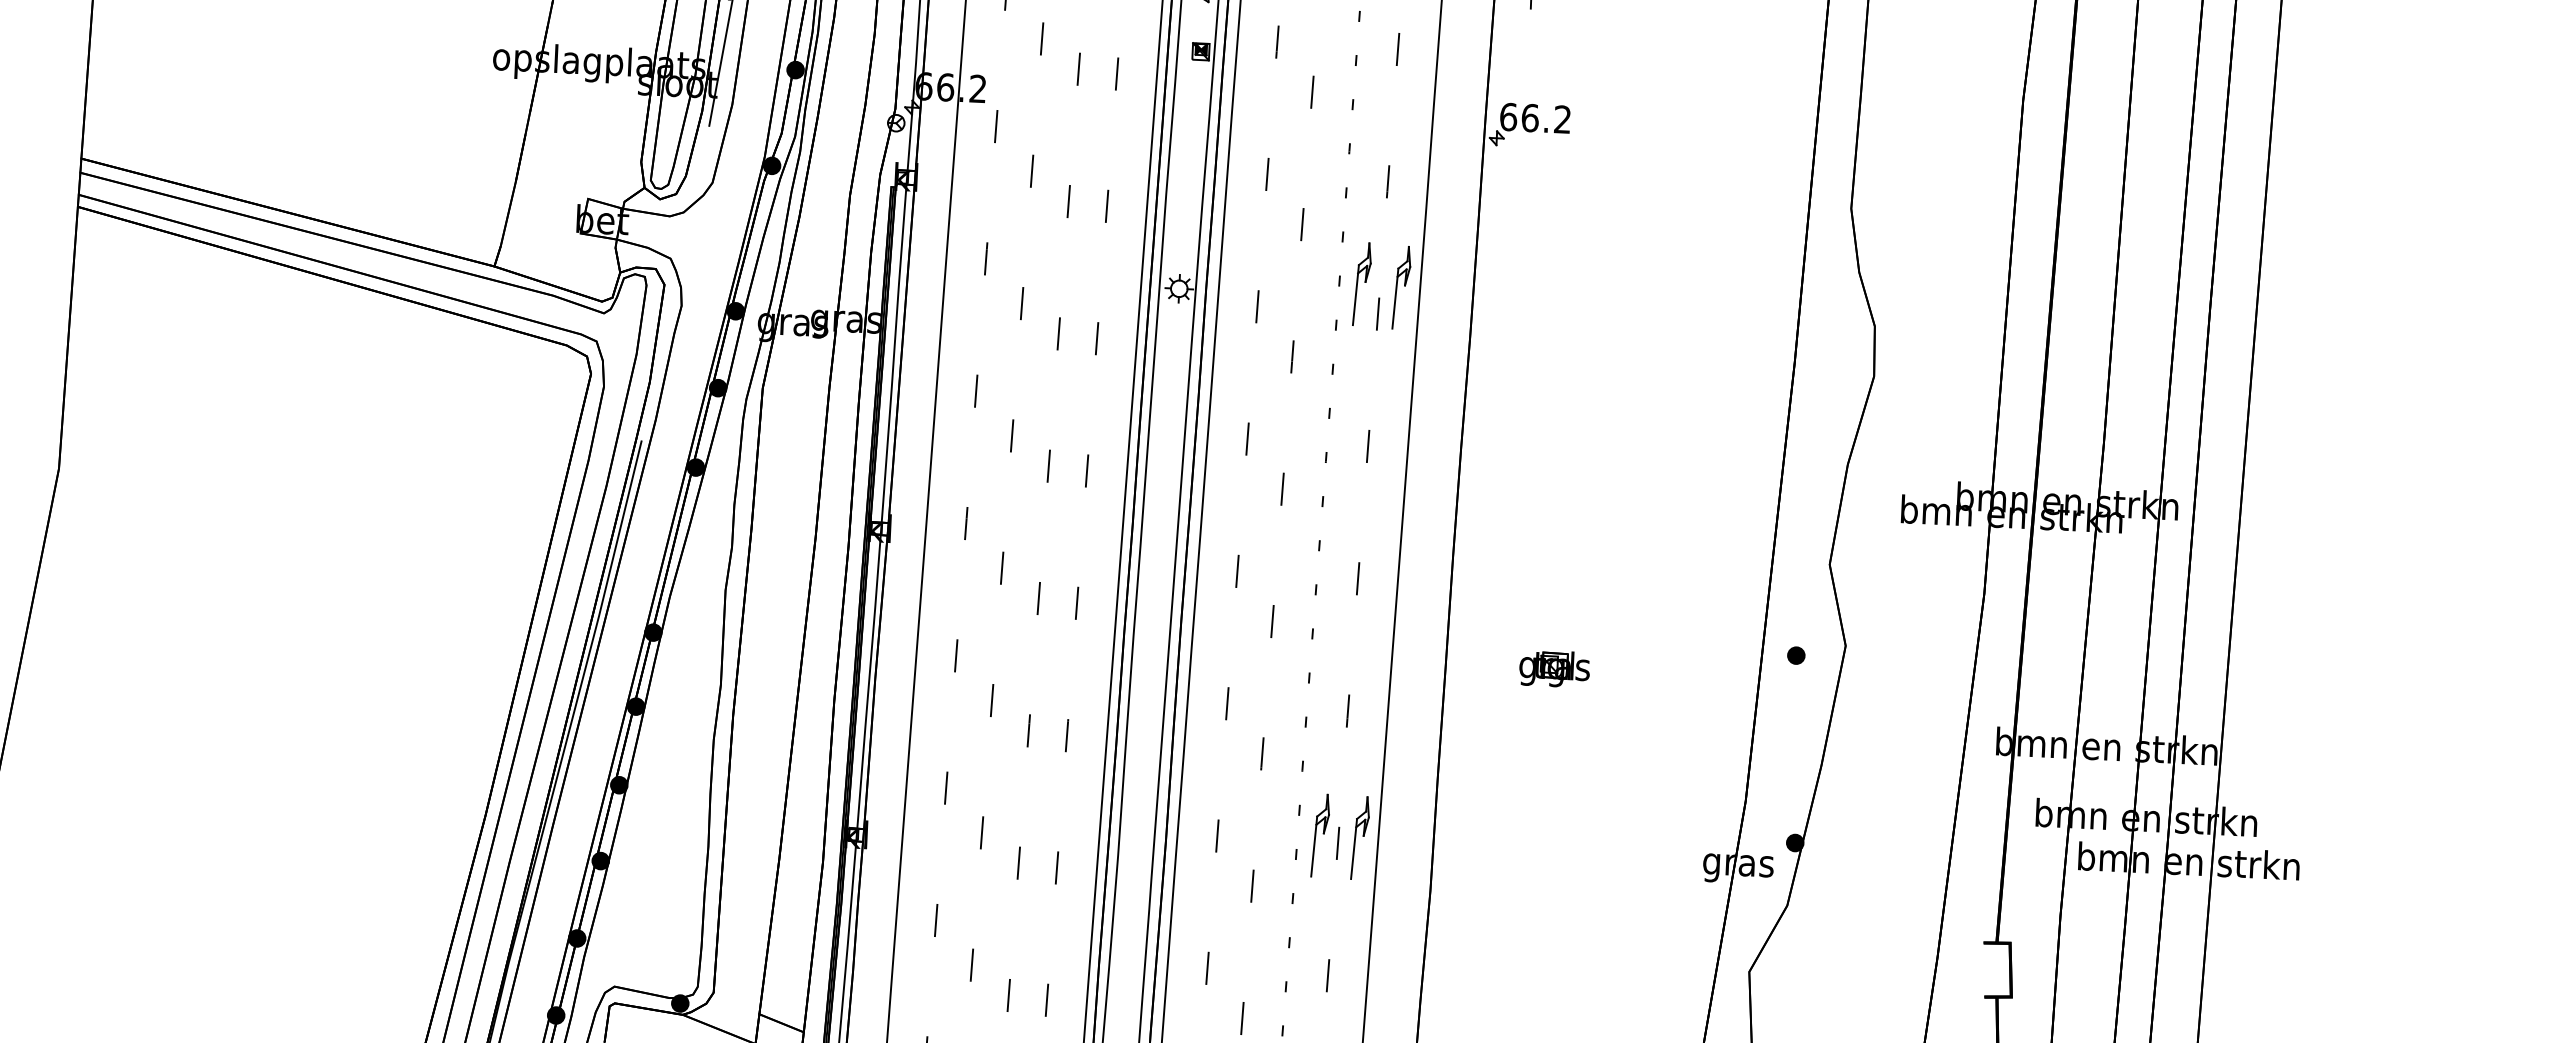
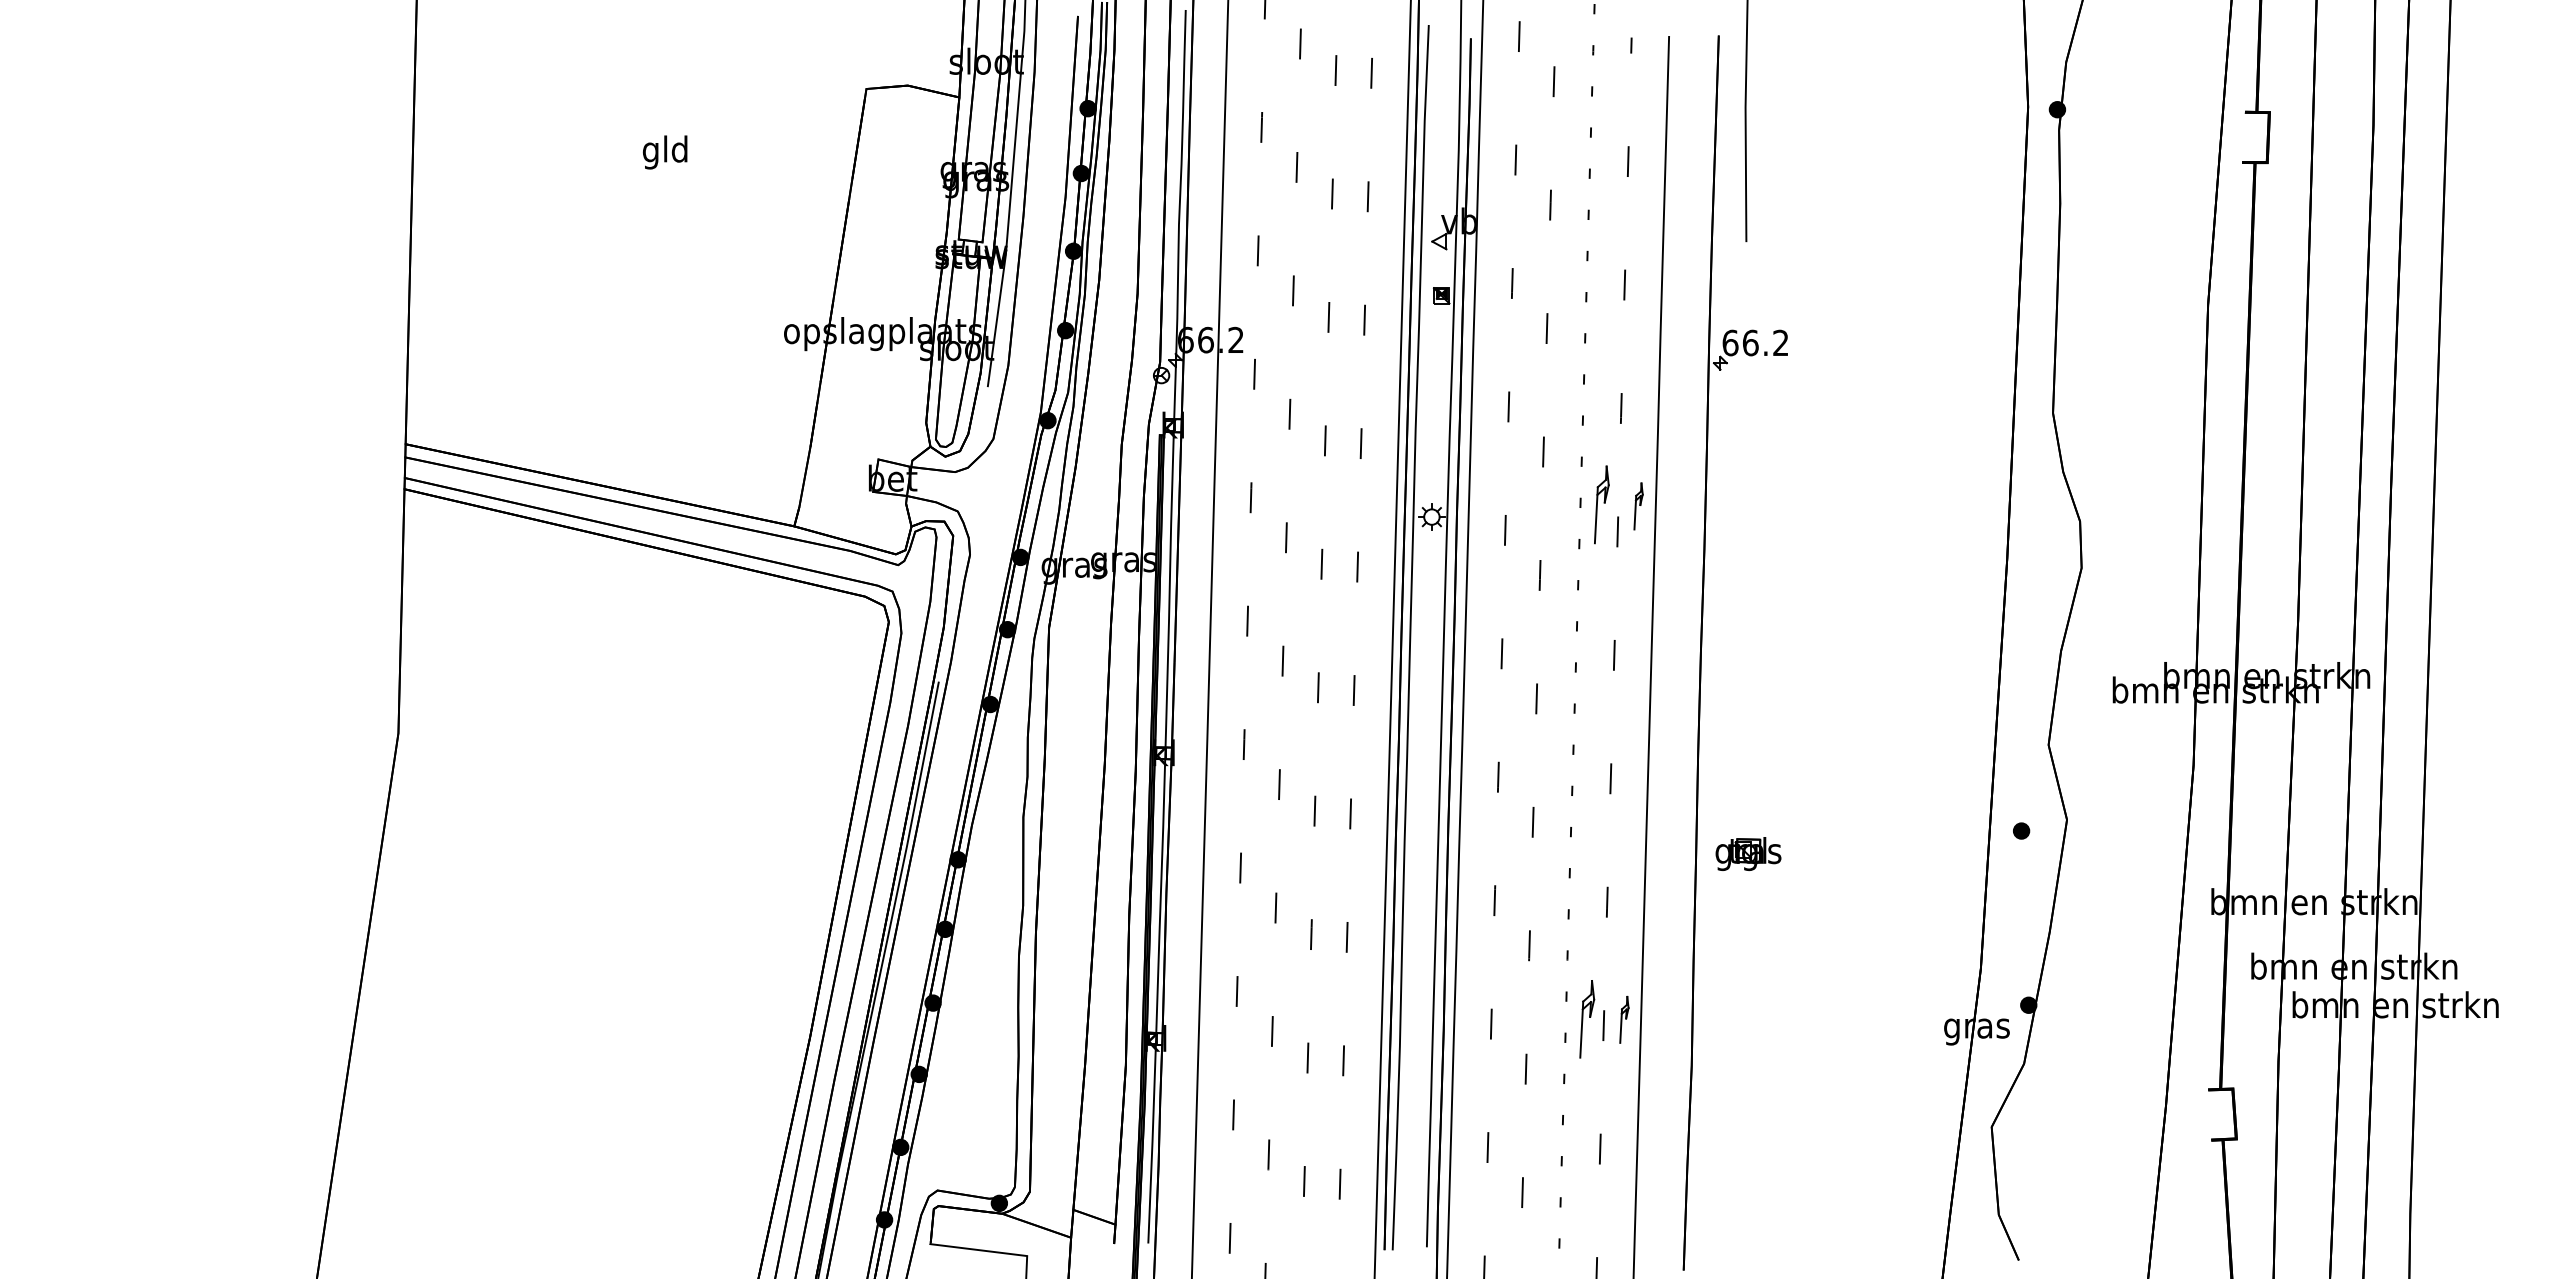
part: (1401, 287) -> (1638, 506), size x0.6
part: (1554, 668) -> (1748, 853), moved
part: (1360, 837) -> (1624, 1019), size x0.6

